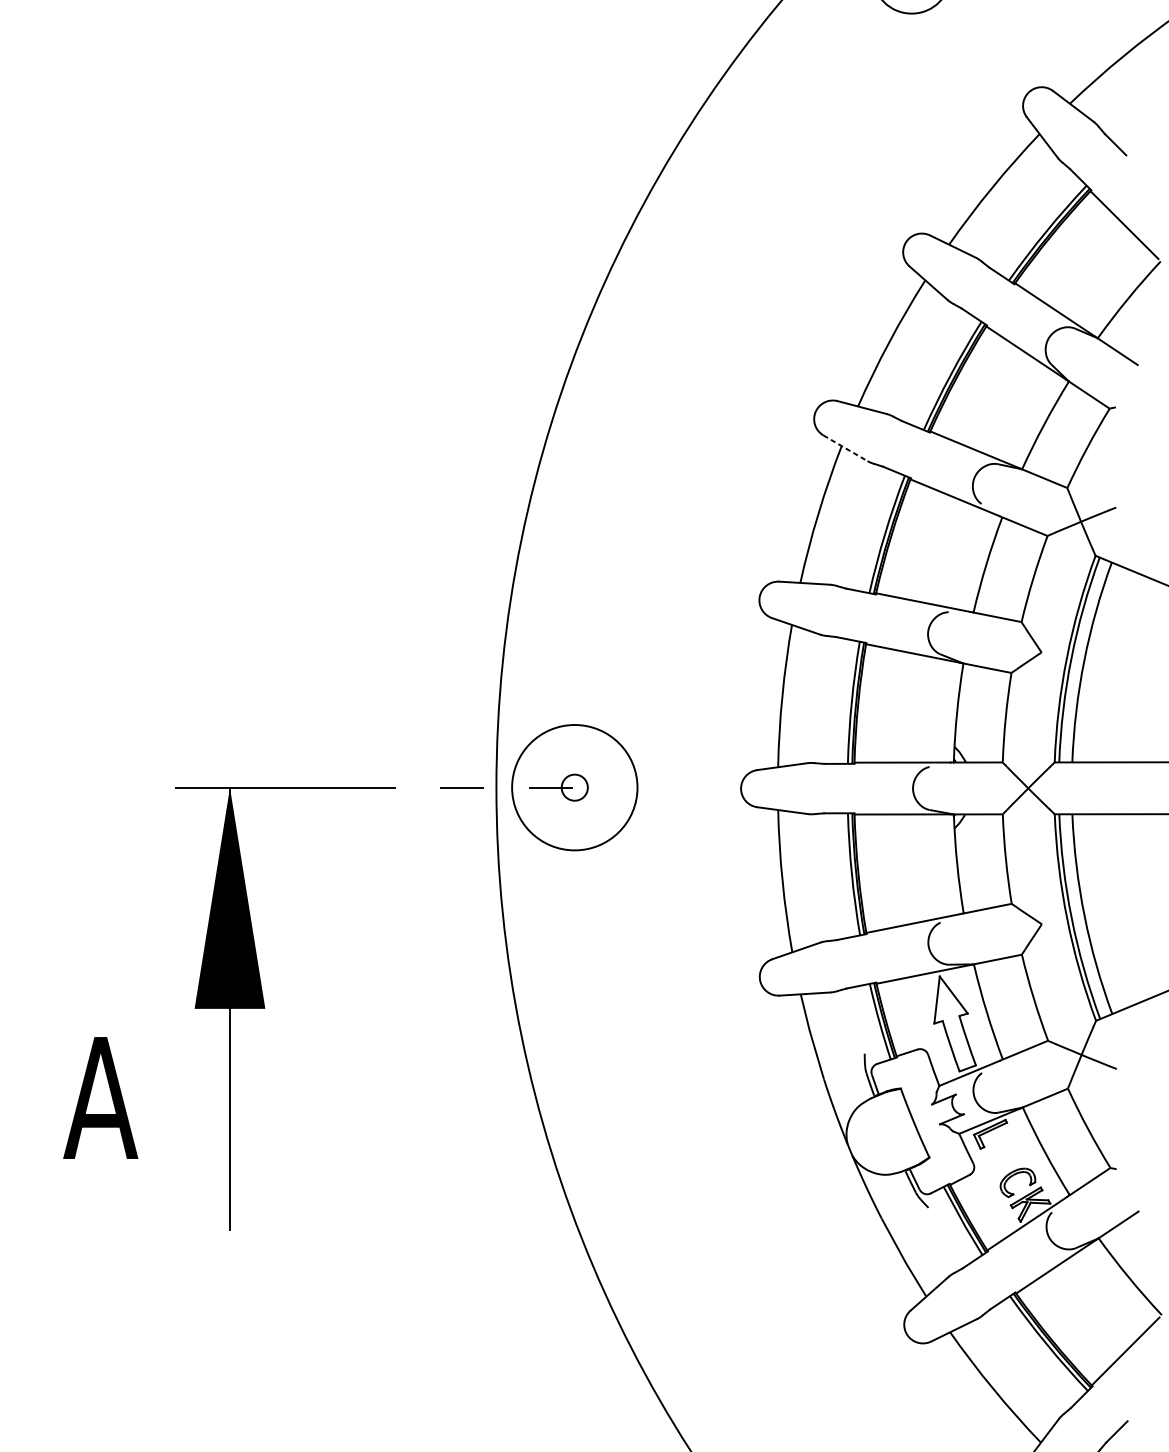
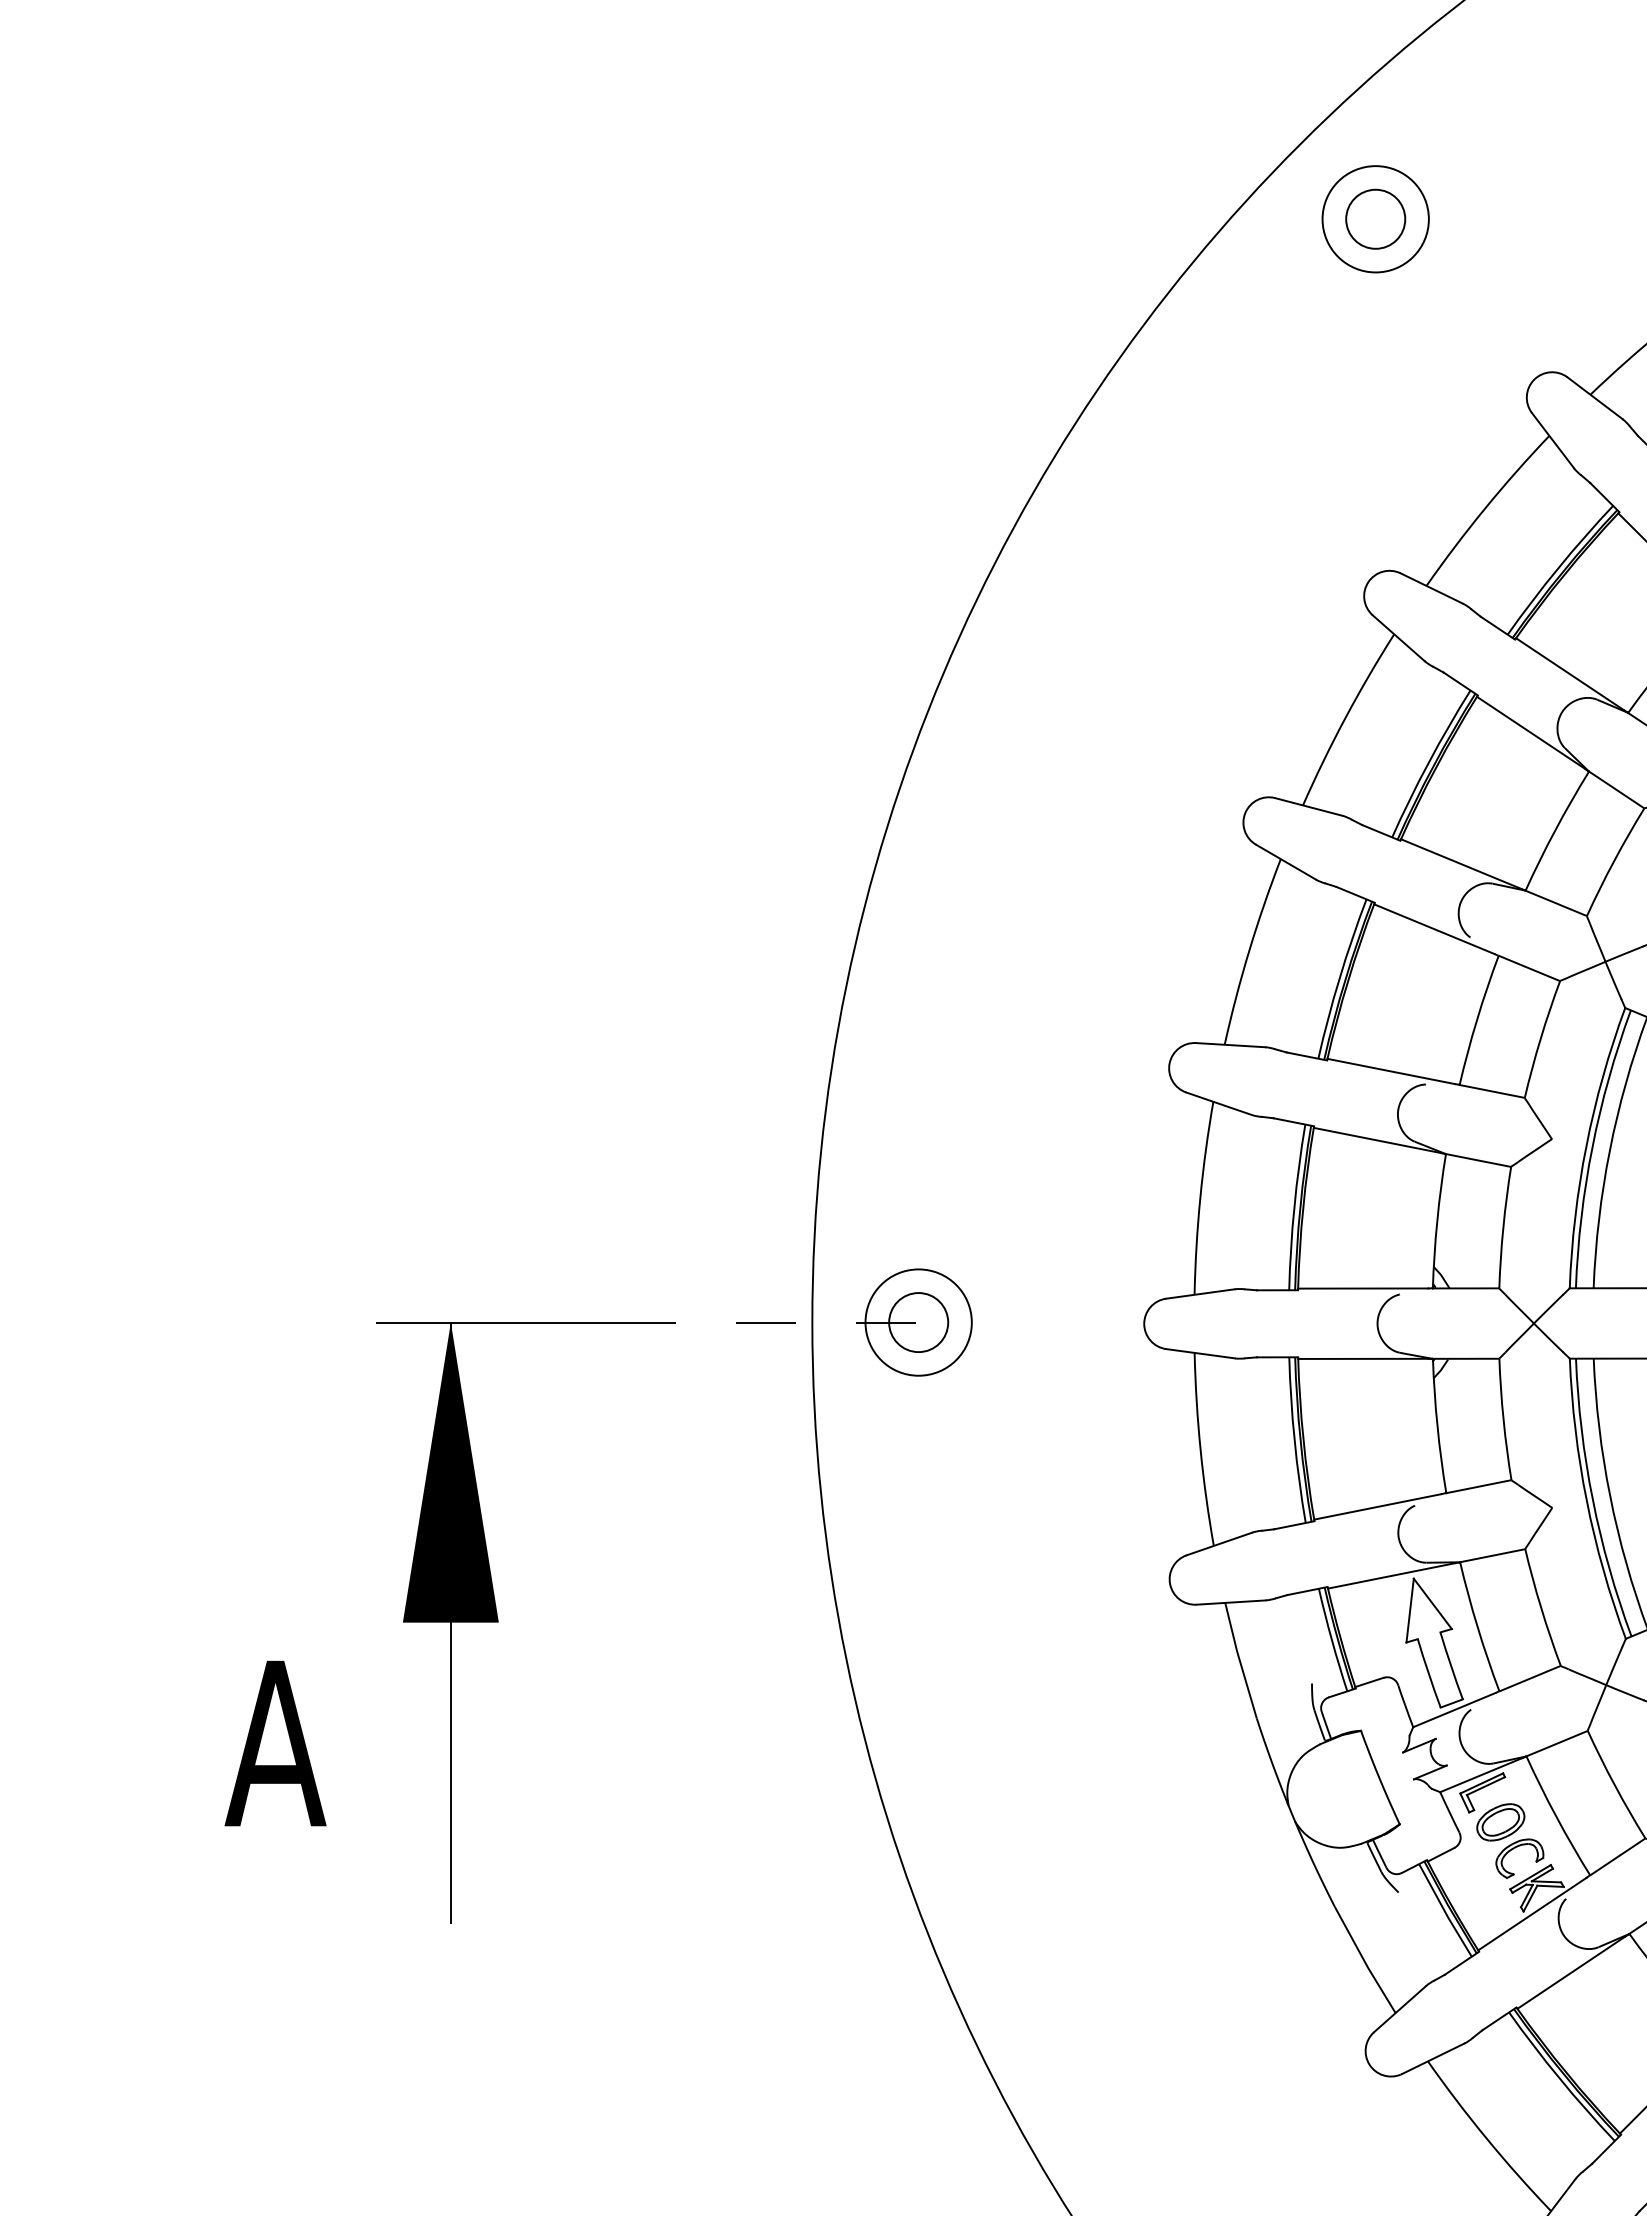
line: (845, 448) -> (1285, 862), dashed -> solid
circle: (574, 787) -> (918, 1322), size x0.62
circle: (574, 787) -> (918, 1322), size x1.67
part: (1003, 1156) -> (1500, 1822), added

